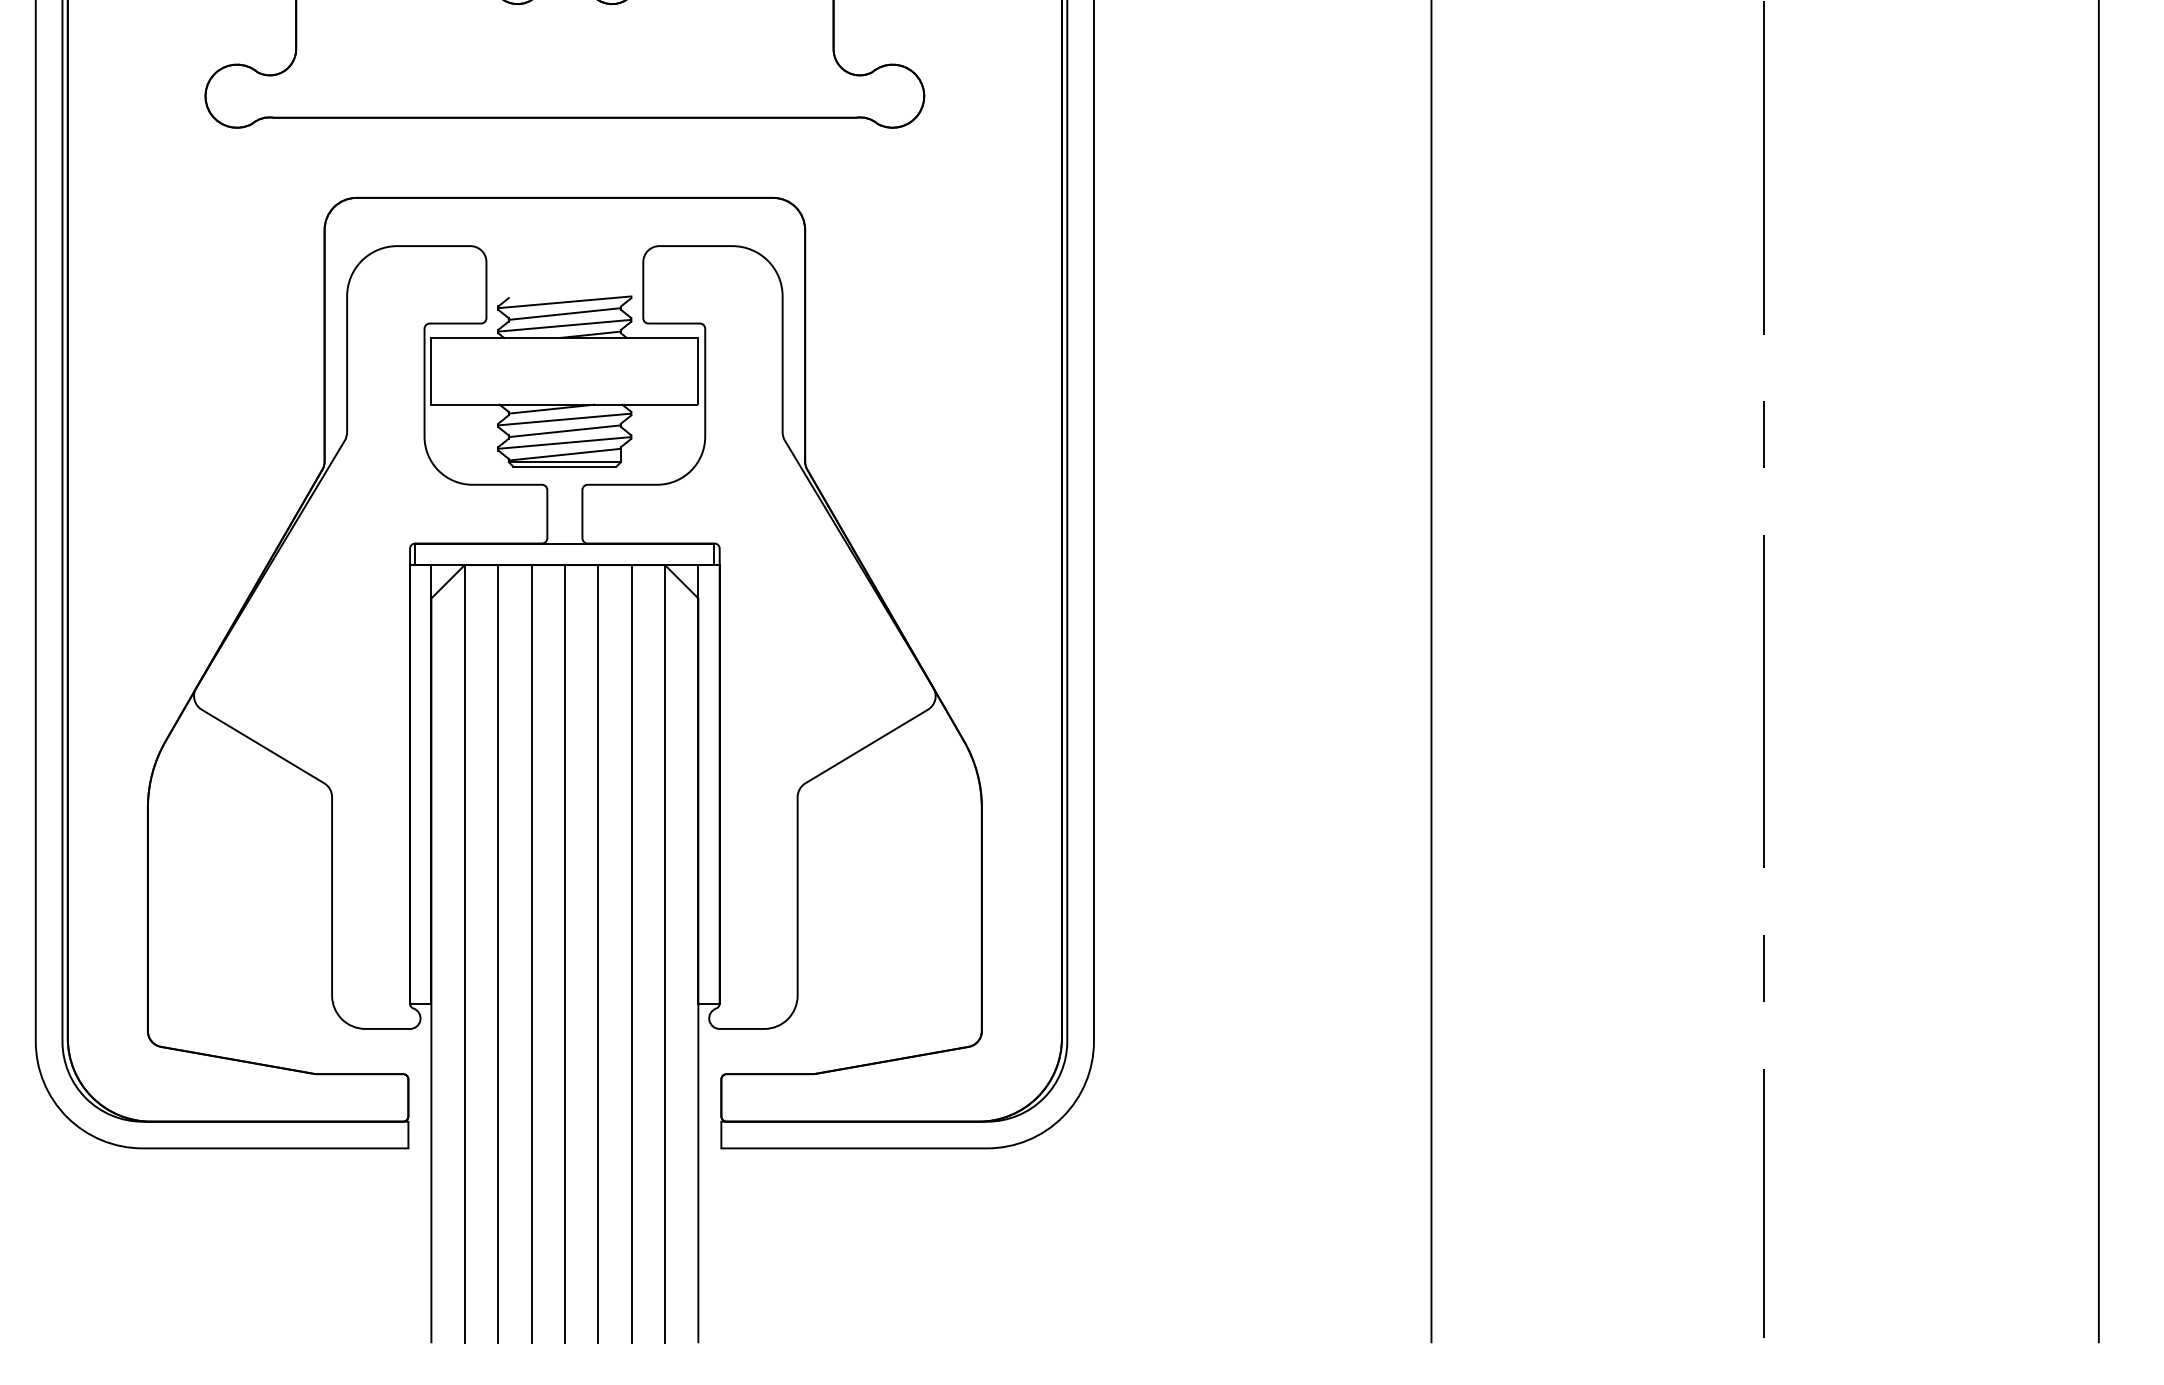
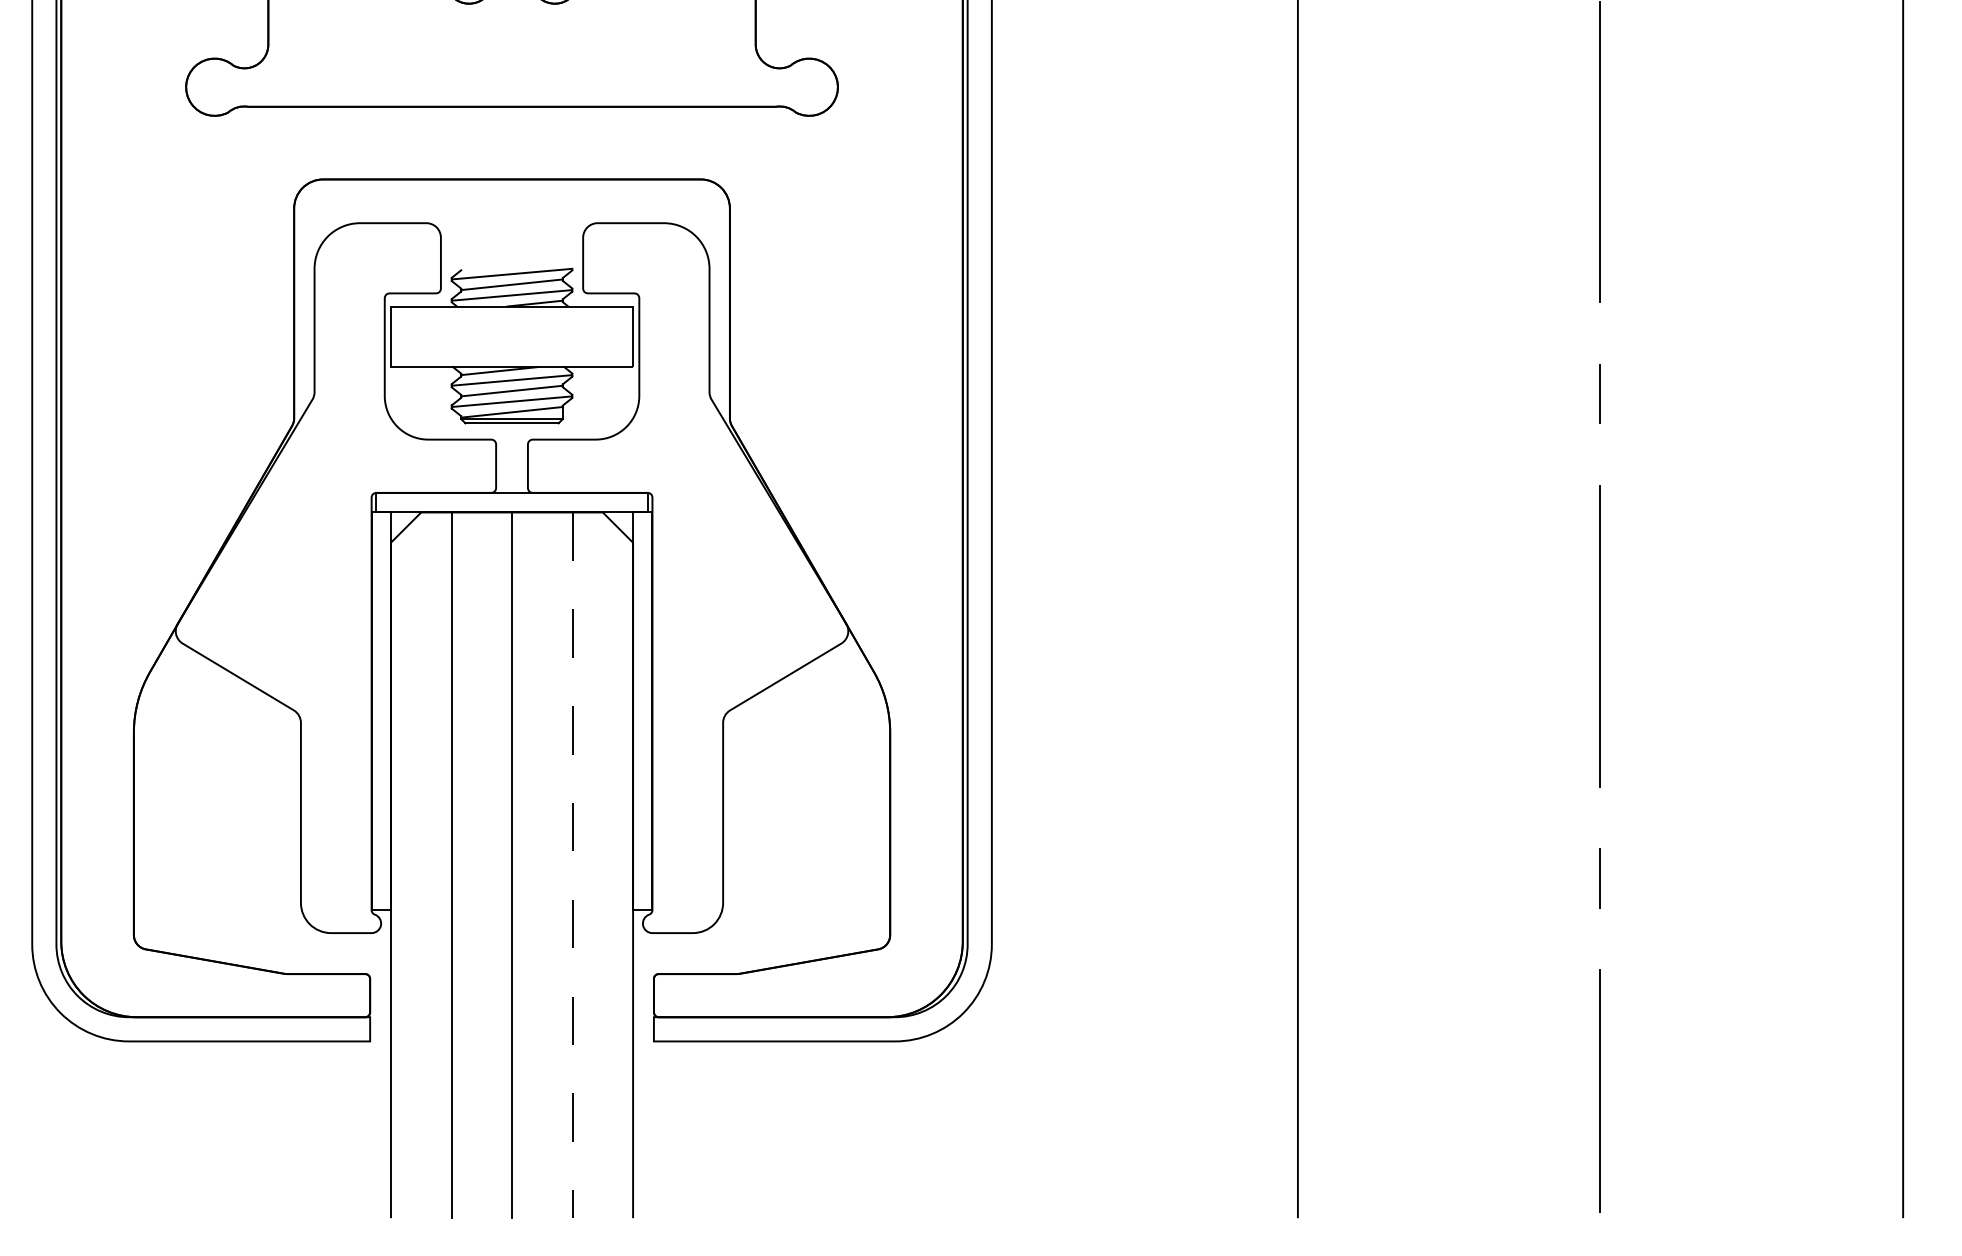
line: (465, 954) -> (421, 865), removed
line: (531, 954) -> (481, 865), removed
line: (598, 954) -> (542, 865), removed
line: (631, 954) -> (572, 865), solid -> dashed
line: (664, 954) -> (602, 865), removed

